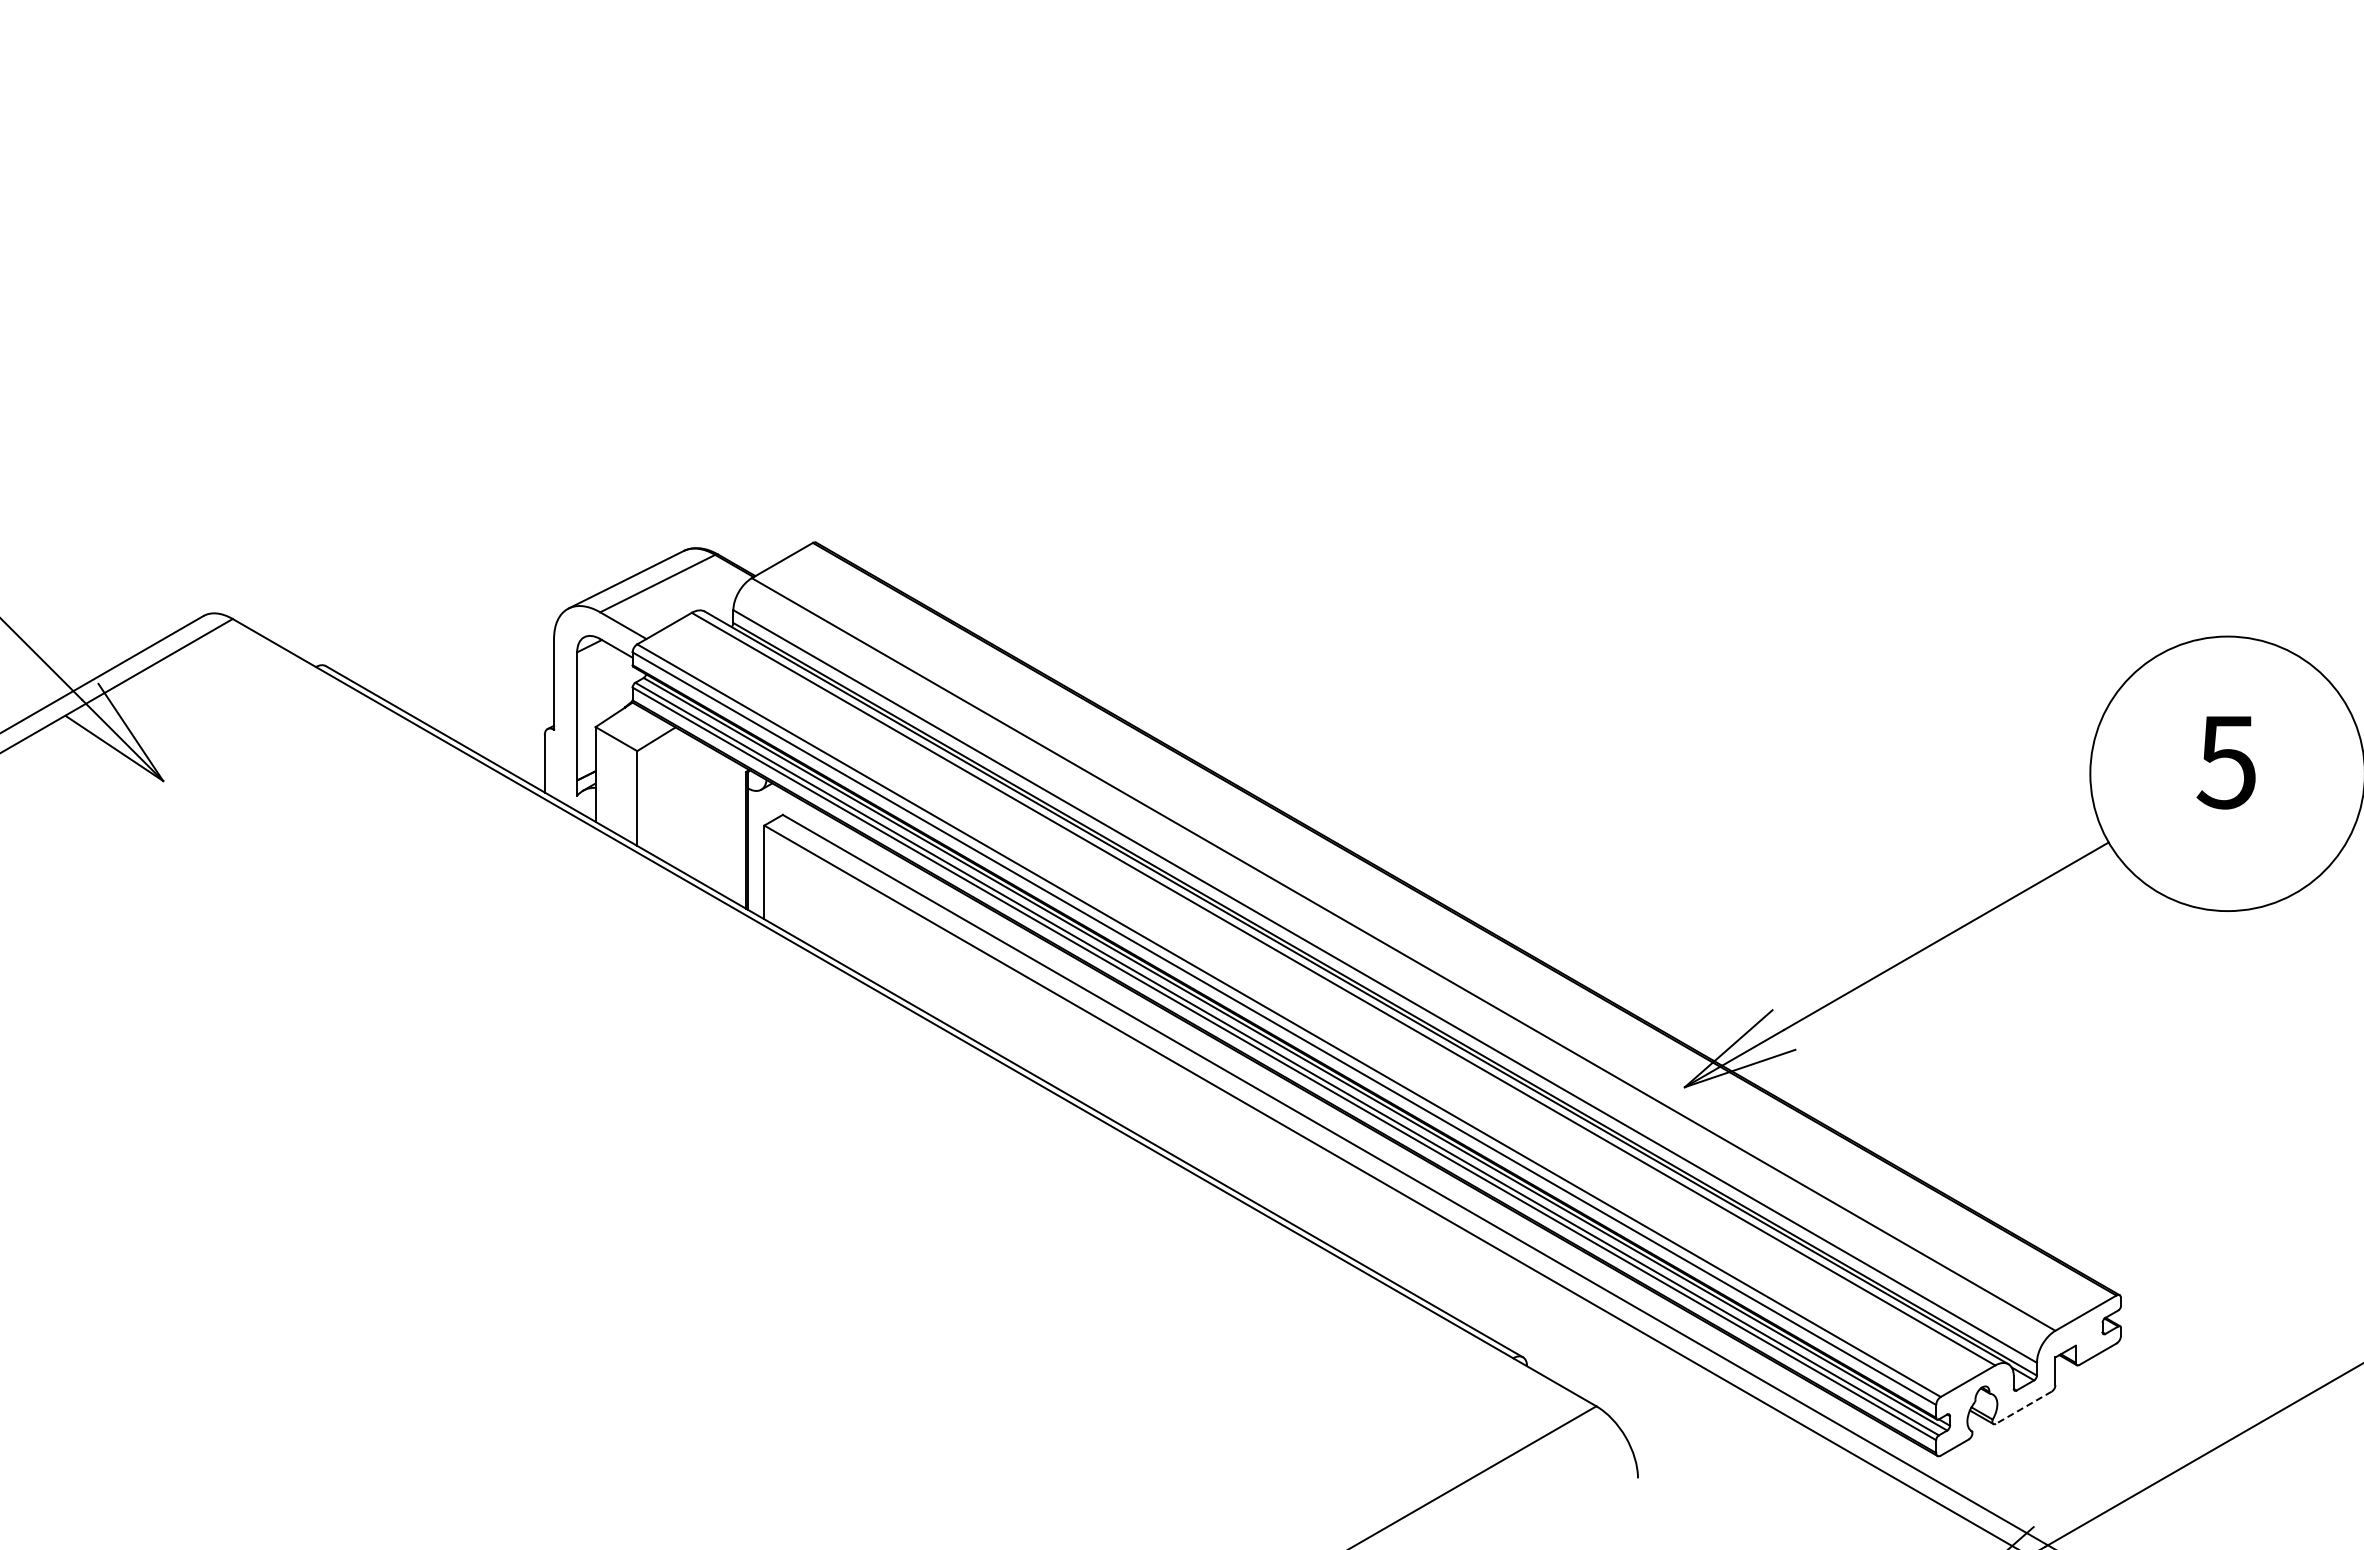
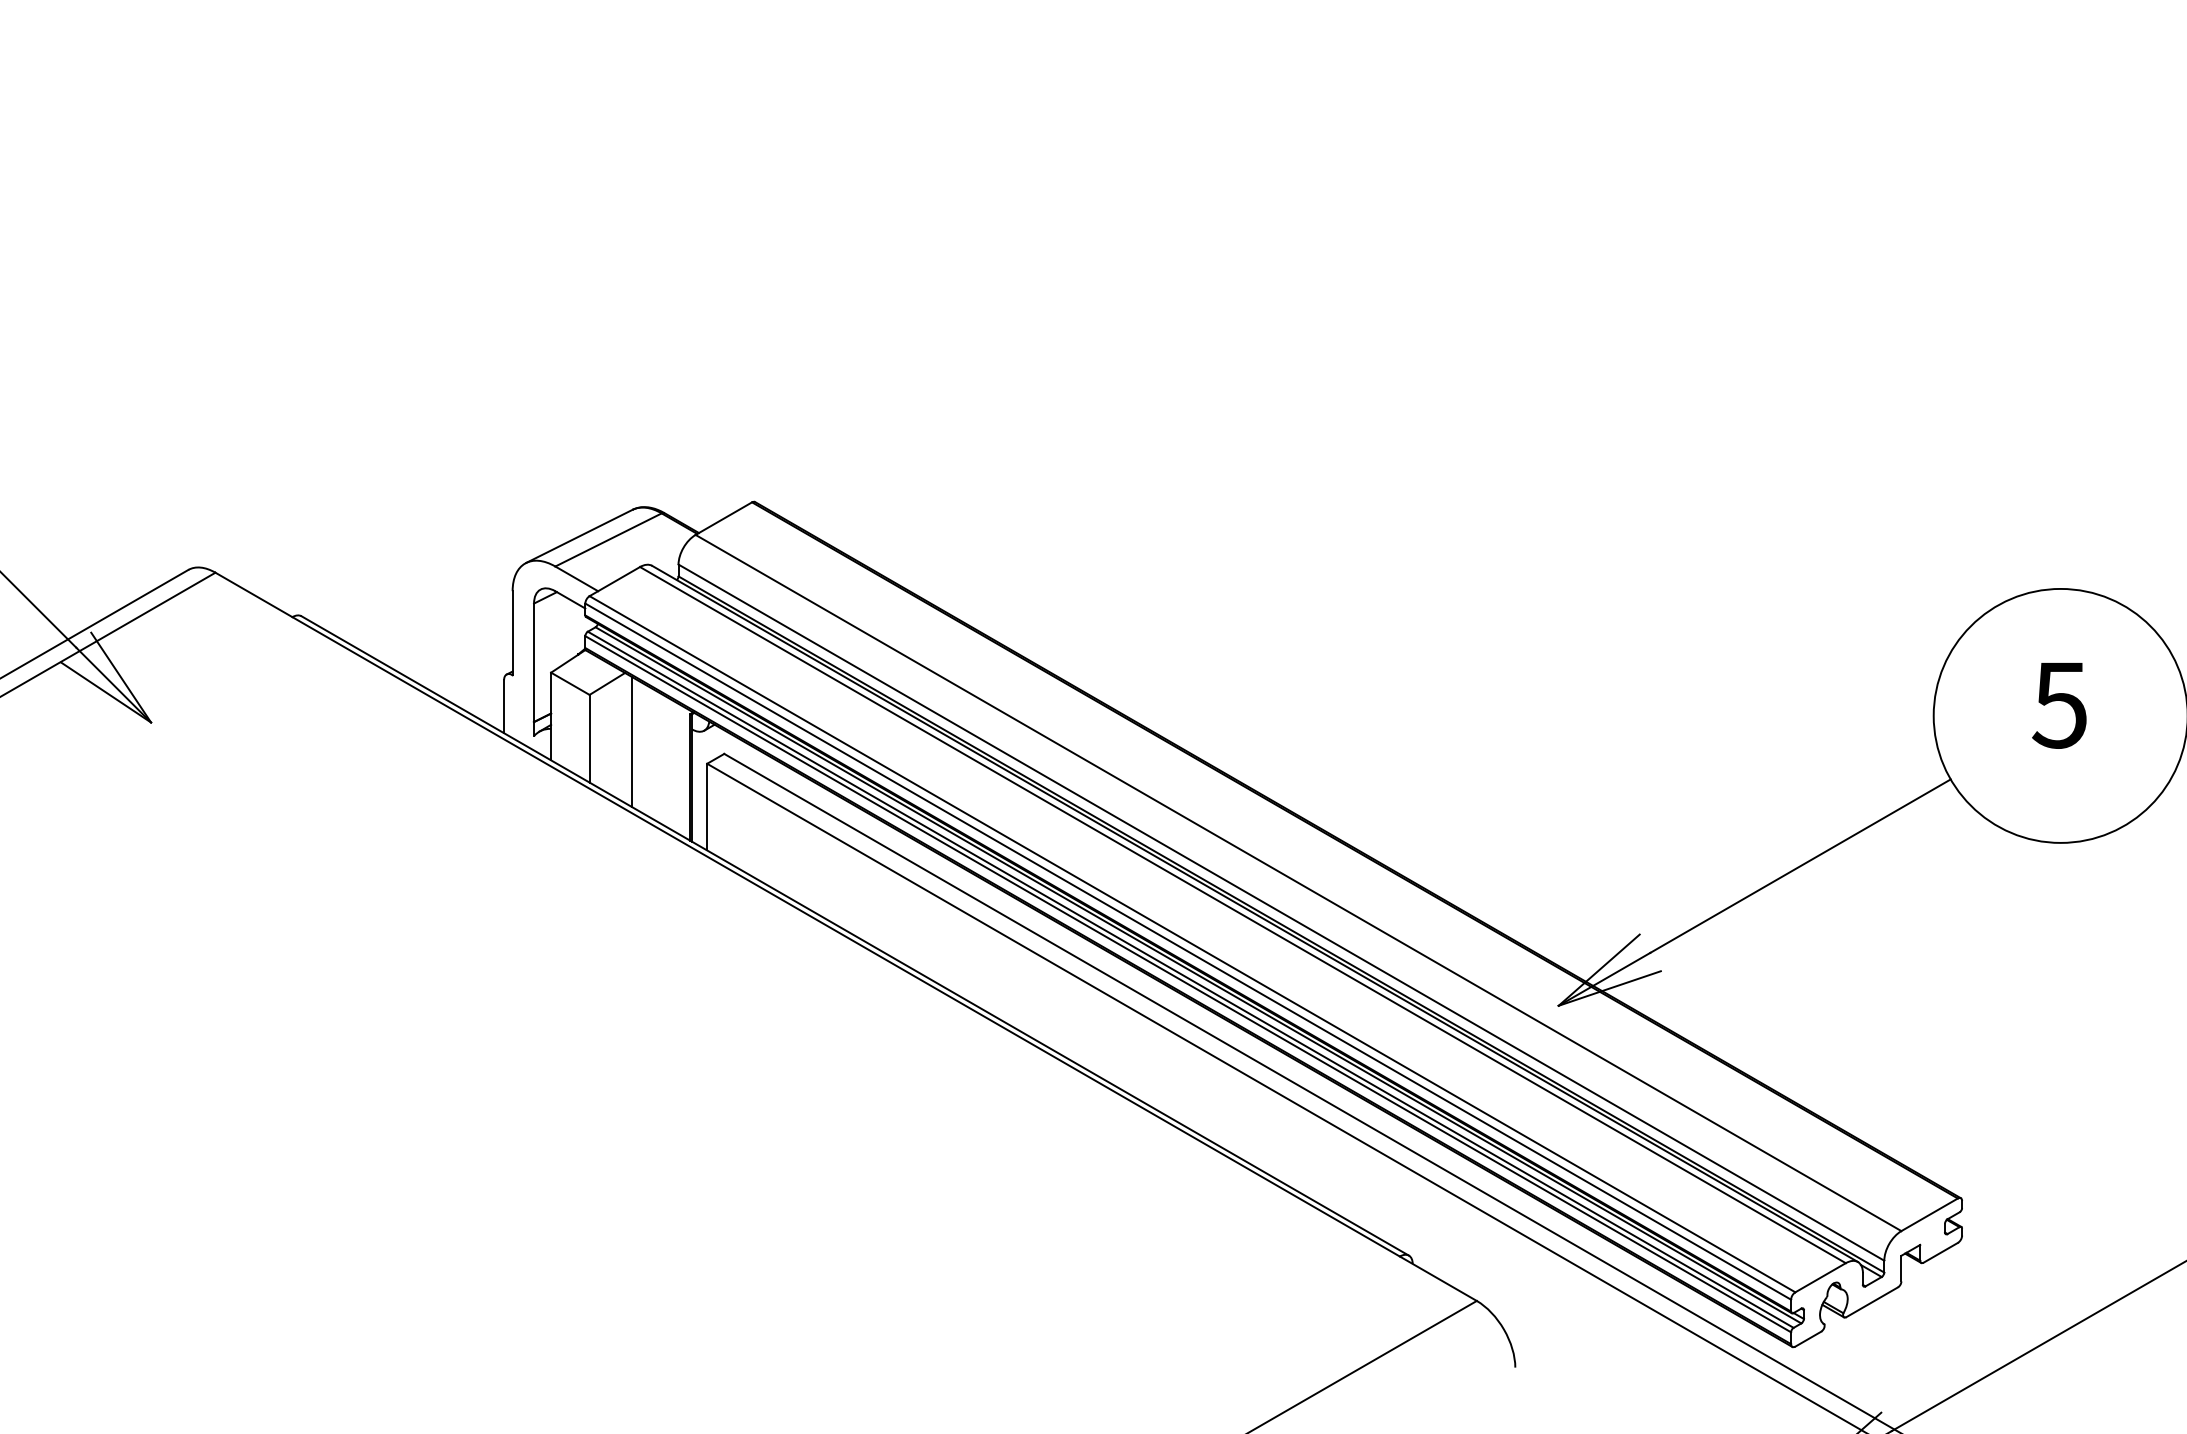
line: (683, 801) -> (632, 741), added
line: (2023, 1407) -> (1871, 1302), dashed -> solid

